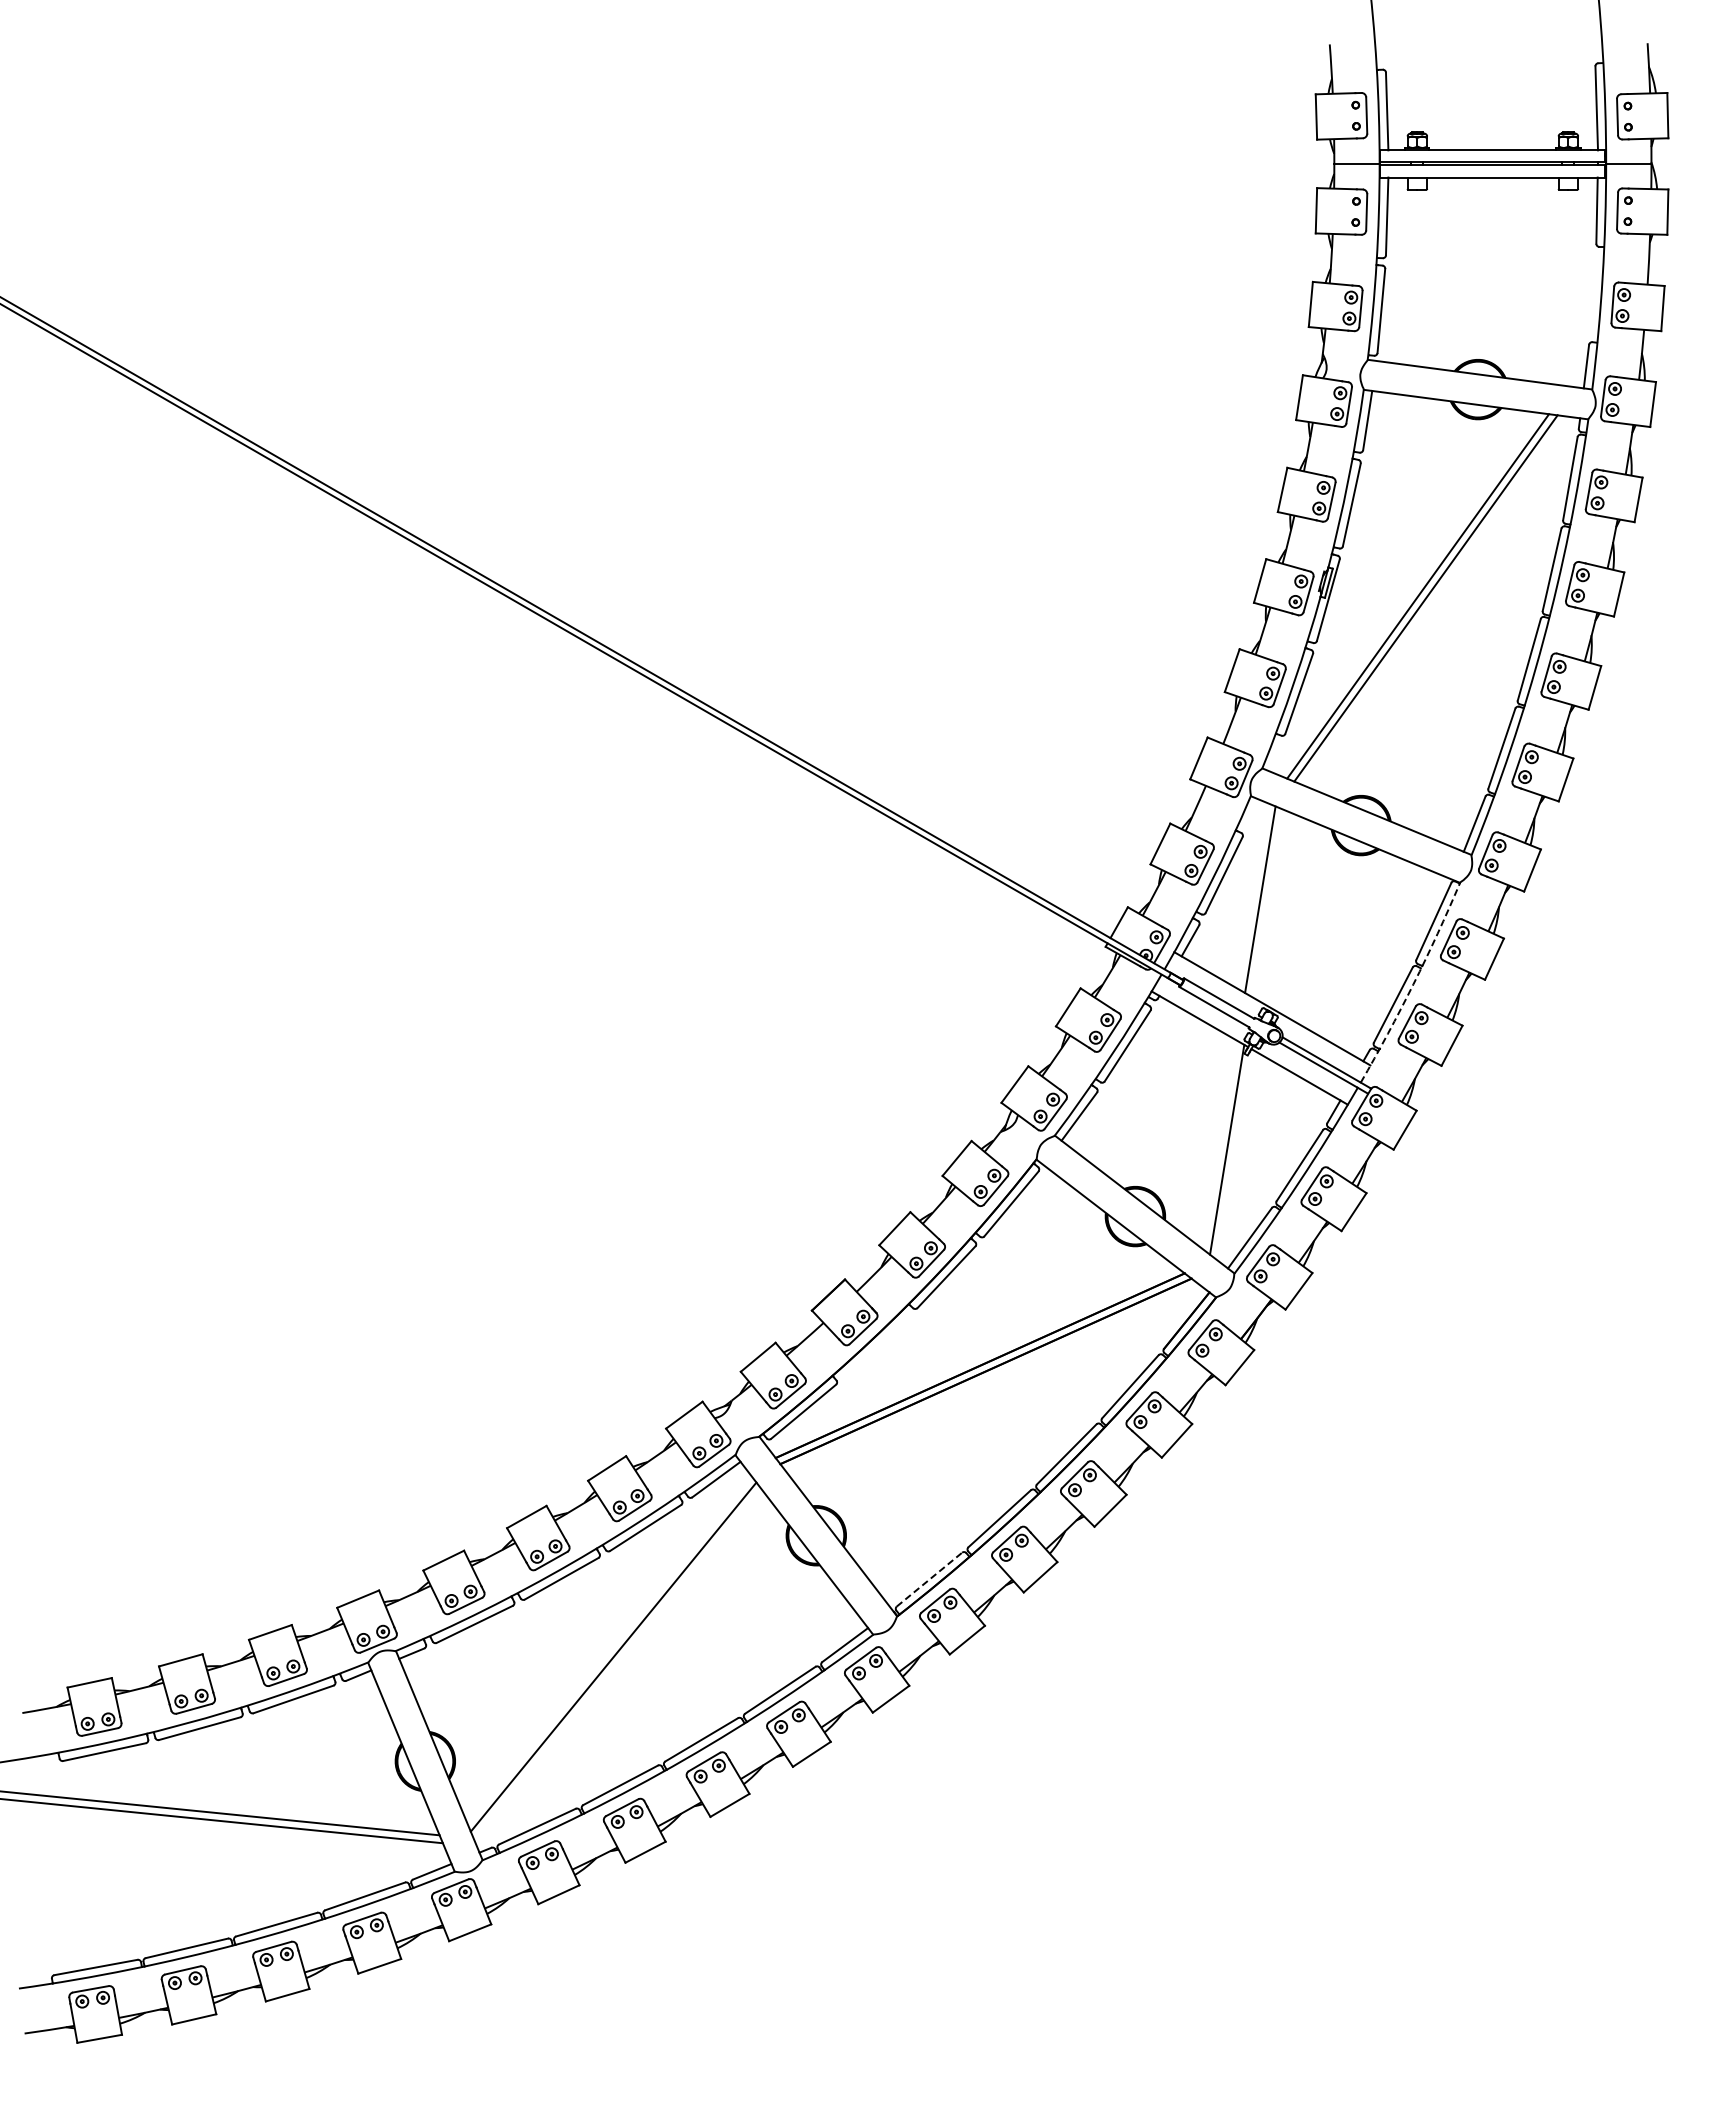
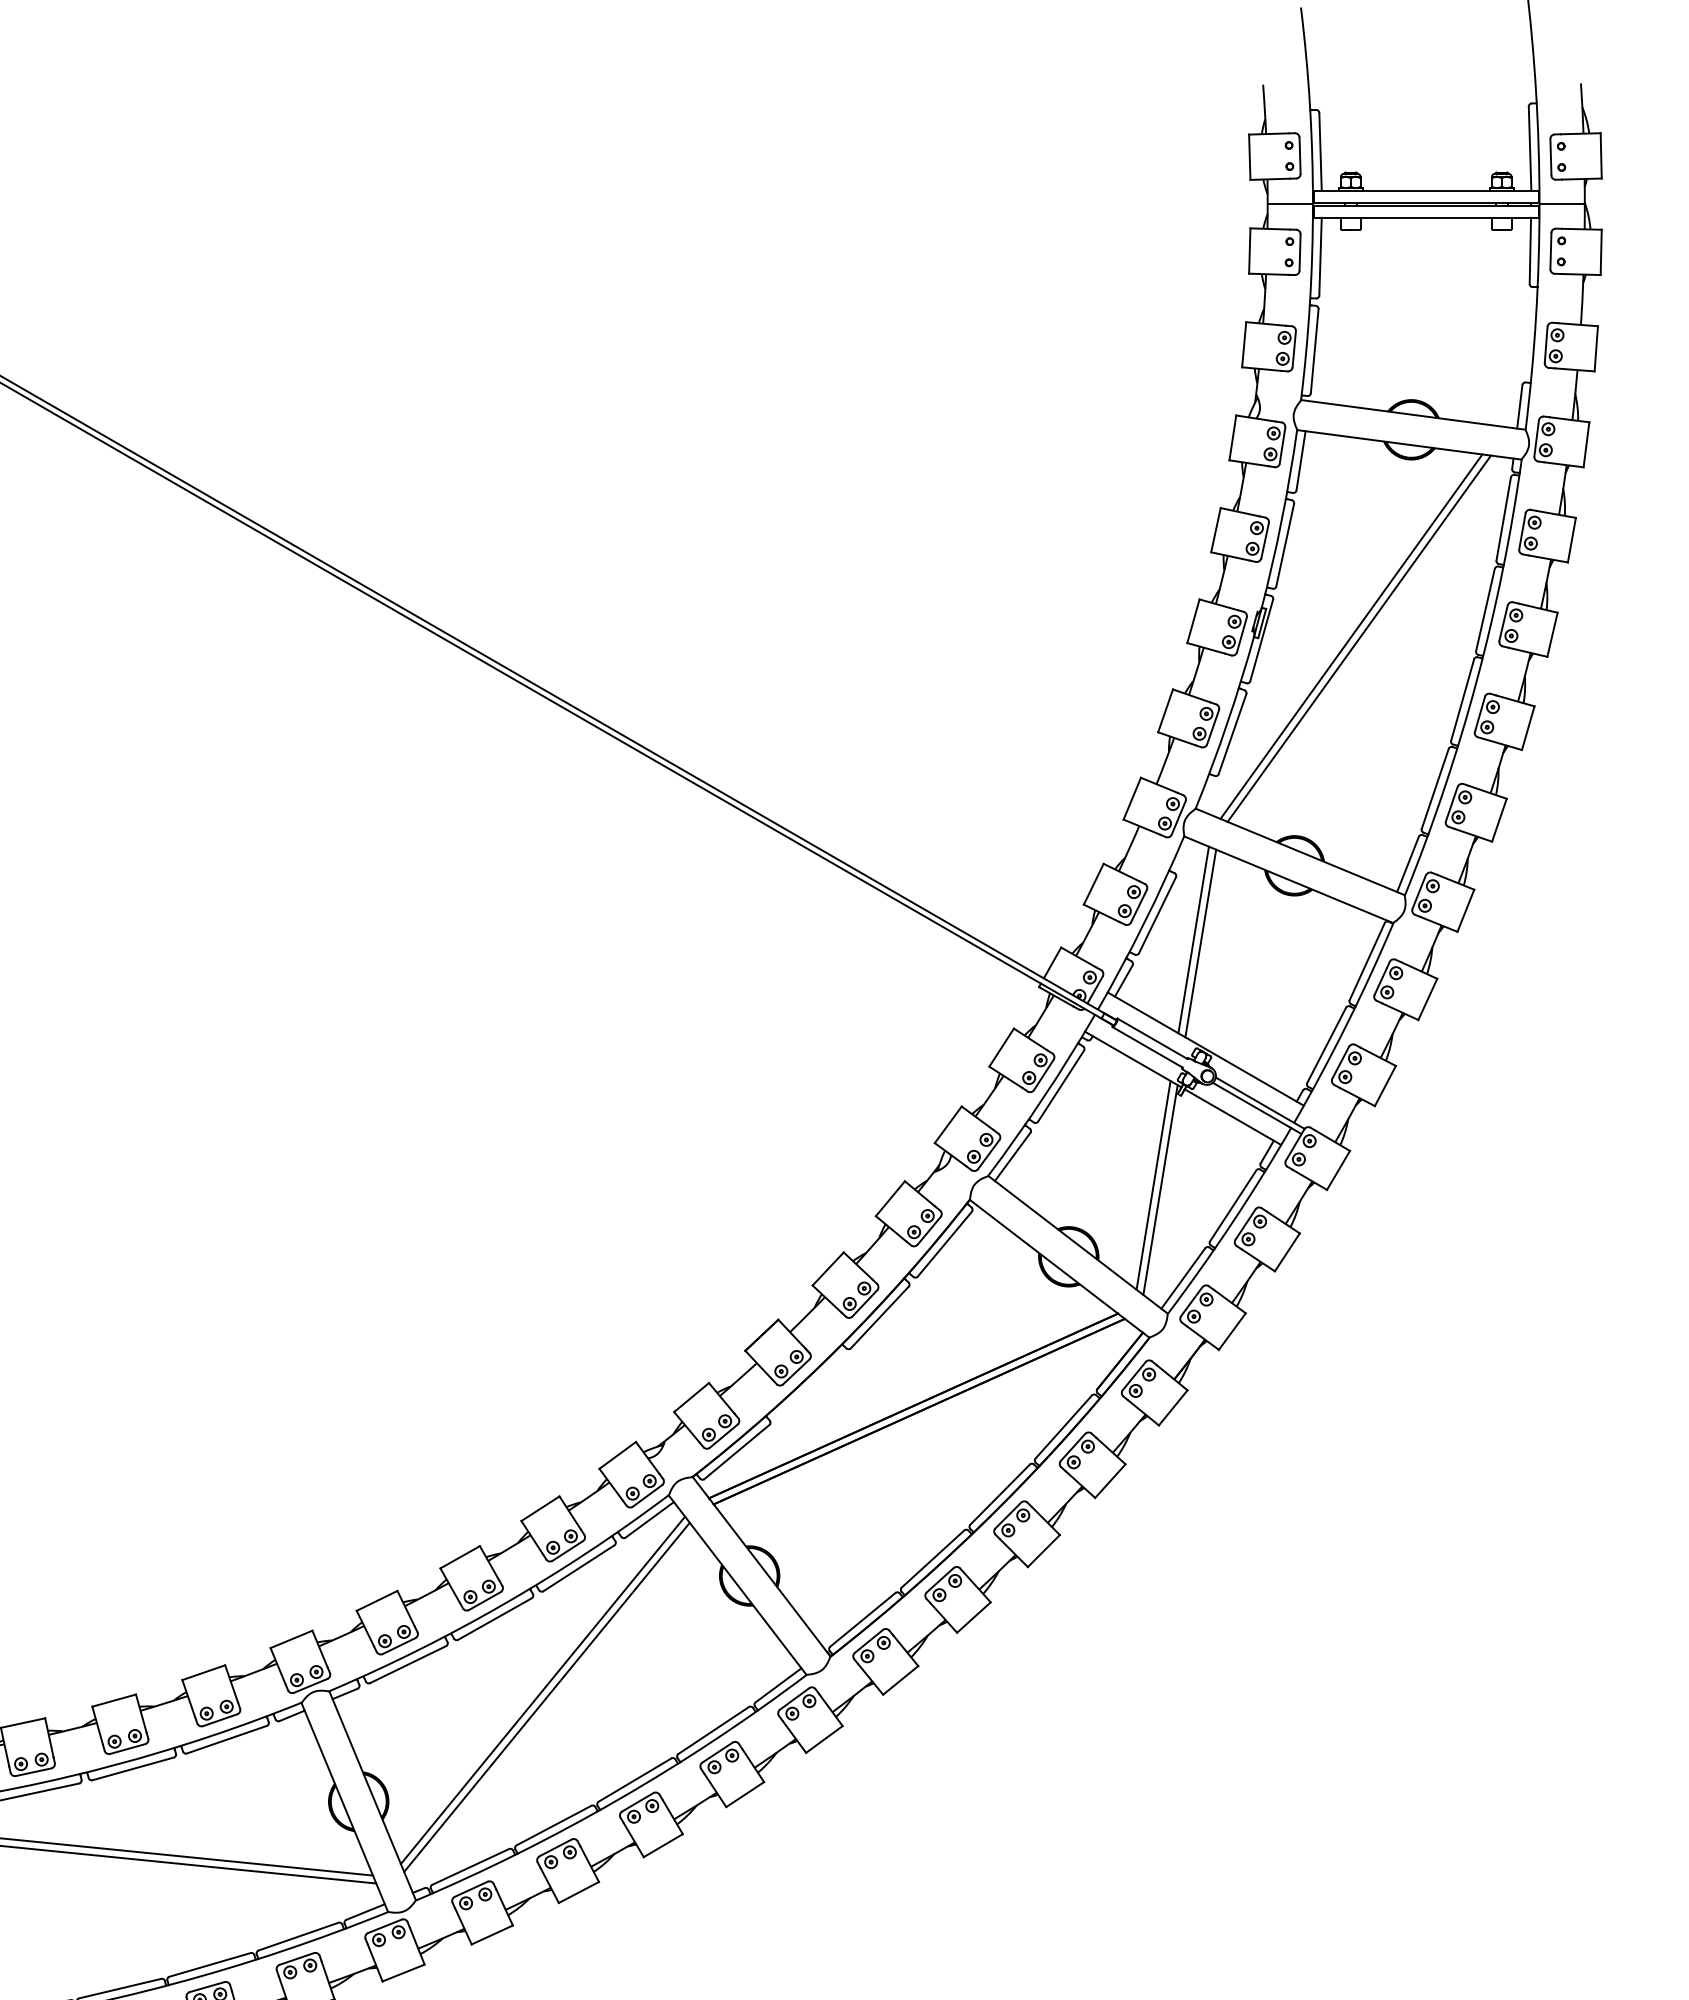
line: (1267, 903) -> (1200, 943), added
arc: (1413, 984) -> (1346, 1024), dashed -> solid
line: (1220, 1144) -> (1153, 1184), added
line: (929, 1579) -> (862, 1619), dashed -> solid
line: (609, 1649) -> (542, 1689), added

